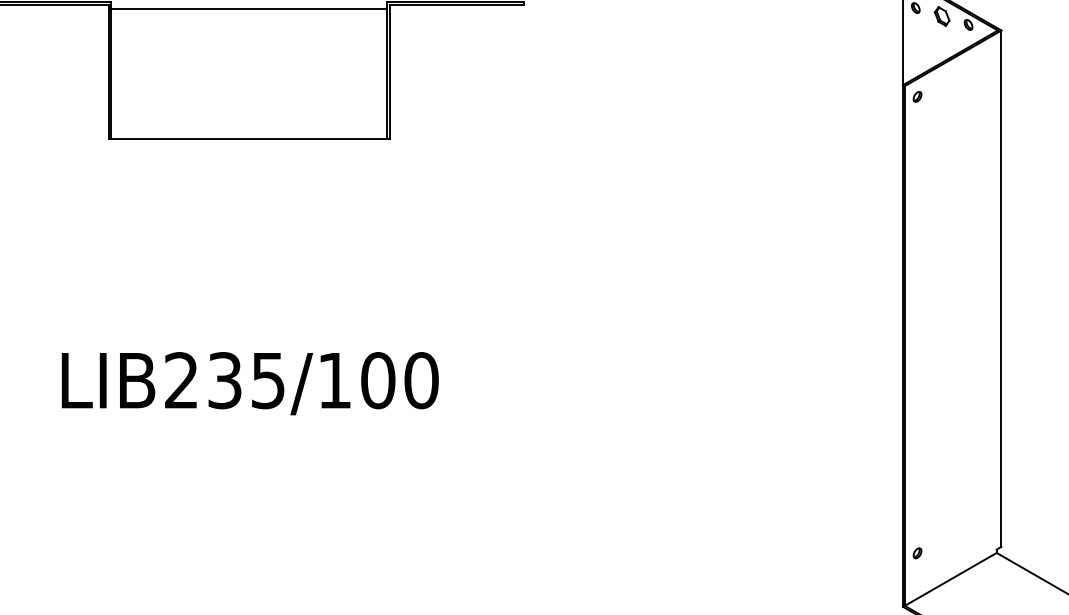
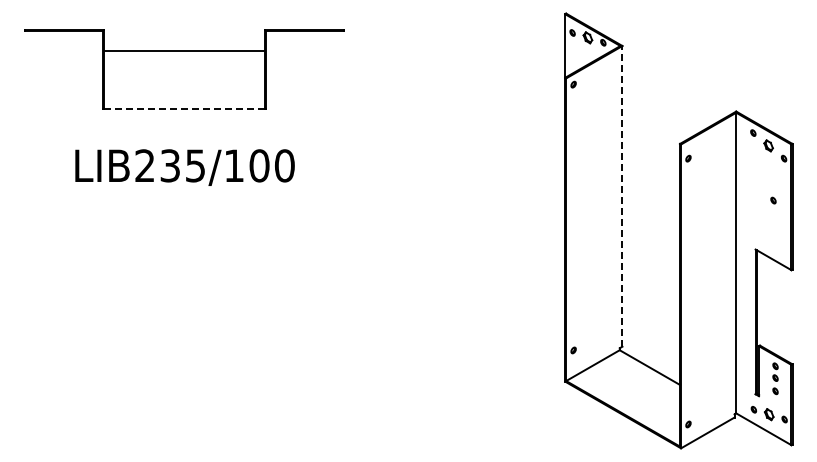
line: (249, 9) -> (184, 51), moved
line: (249, 139) -> (184, 109), solid -> dashed
line: (1001, 287) -> (622, 195), solid -> dashed
text: (249, 383) -> (184, 167), moved

